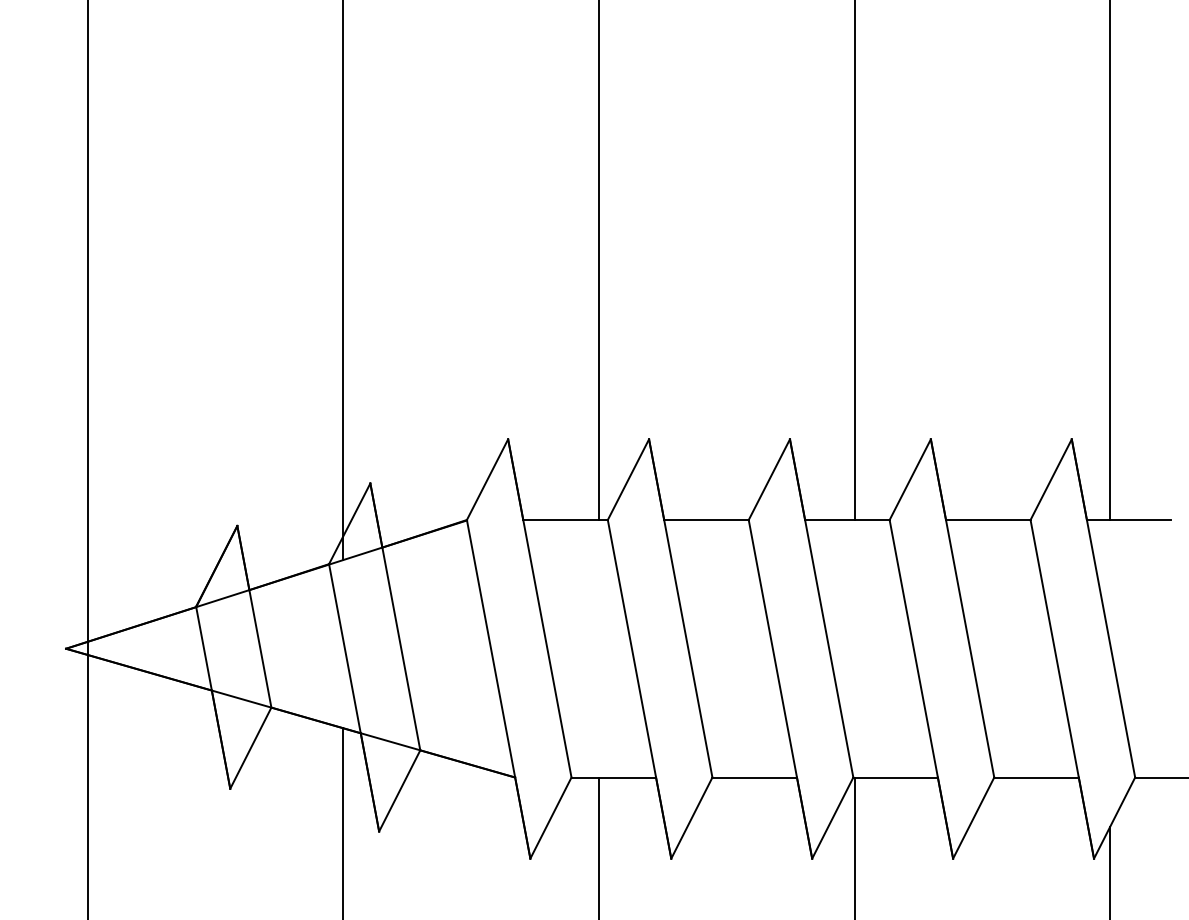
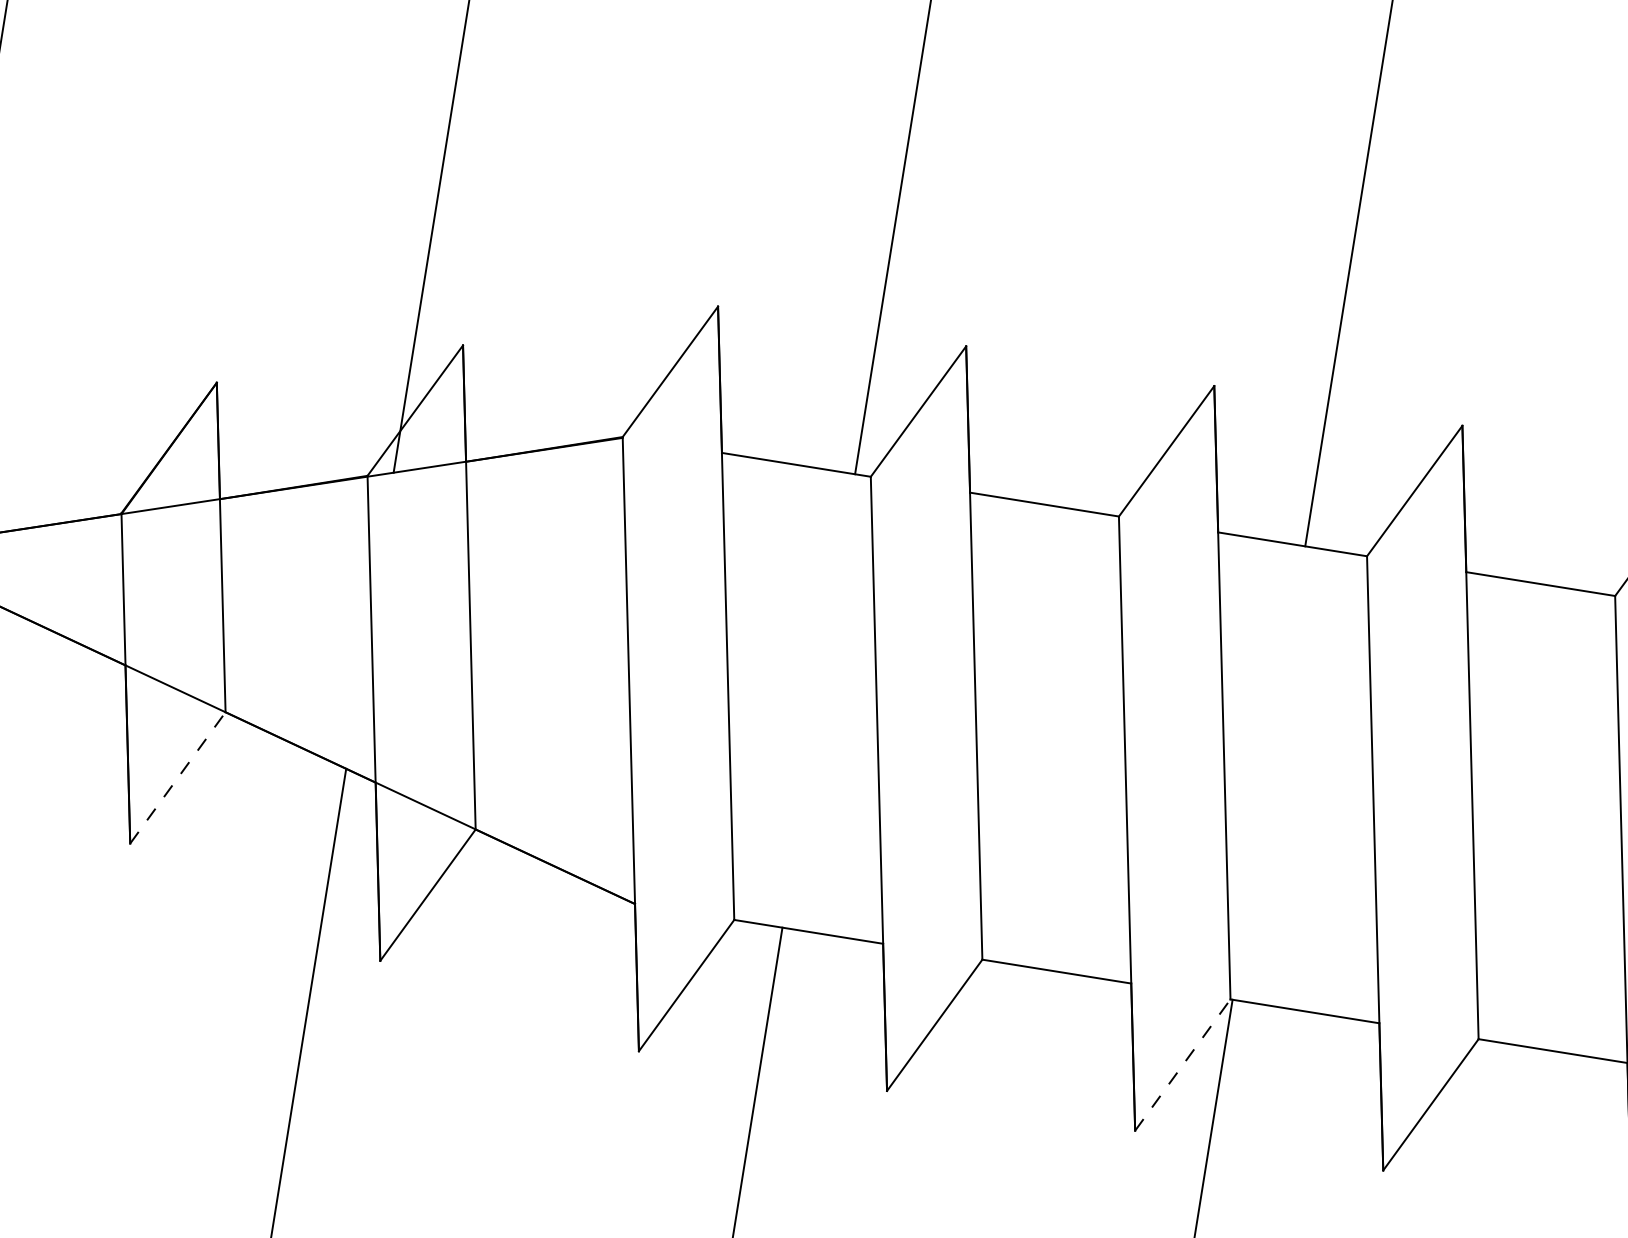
line: (251, 747) -> (179, 776), solid -> dashed
line: (833, 817) -> (1184, 1064), solid -> dashed

